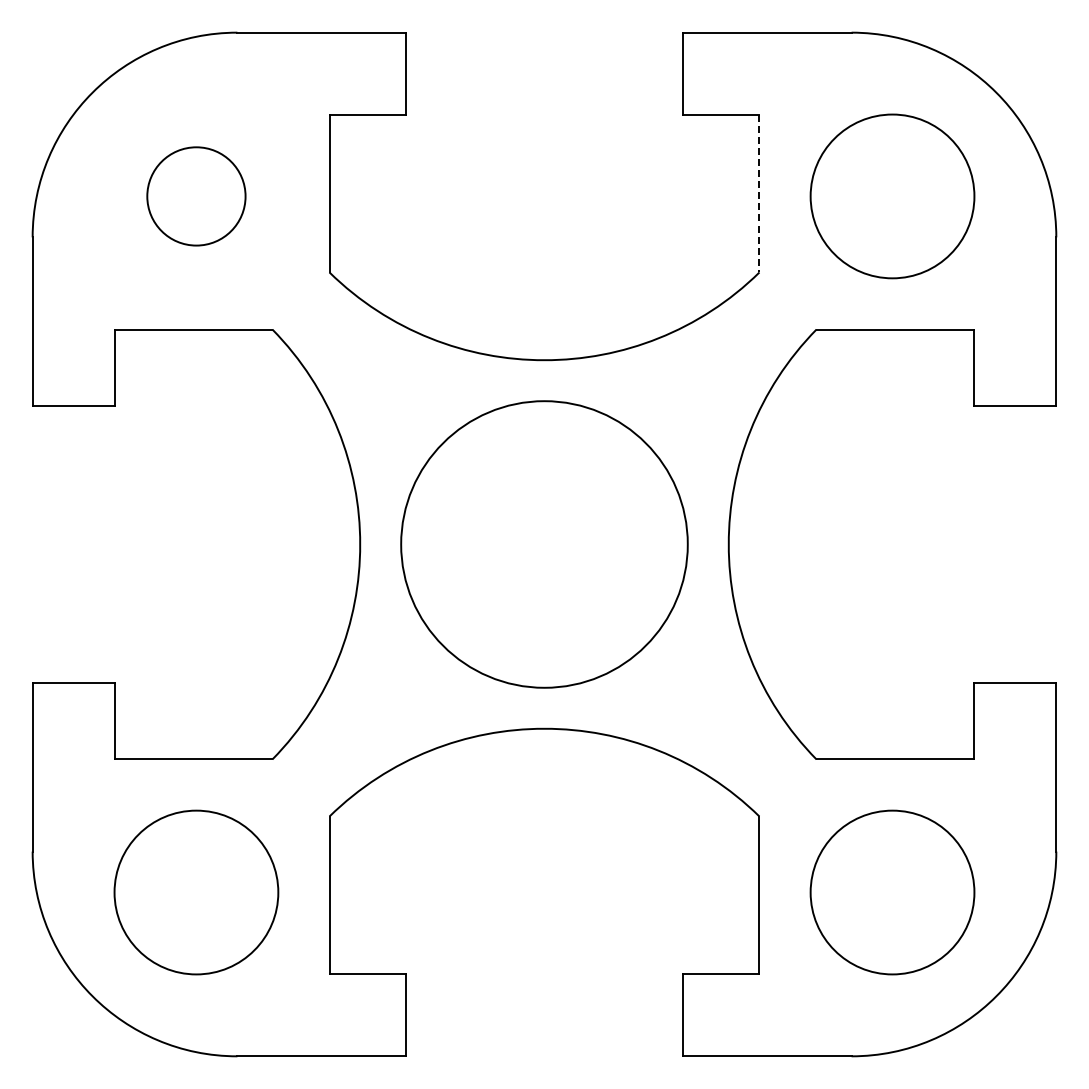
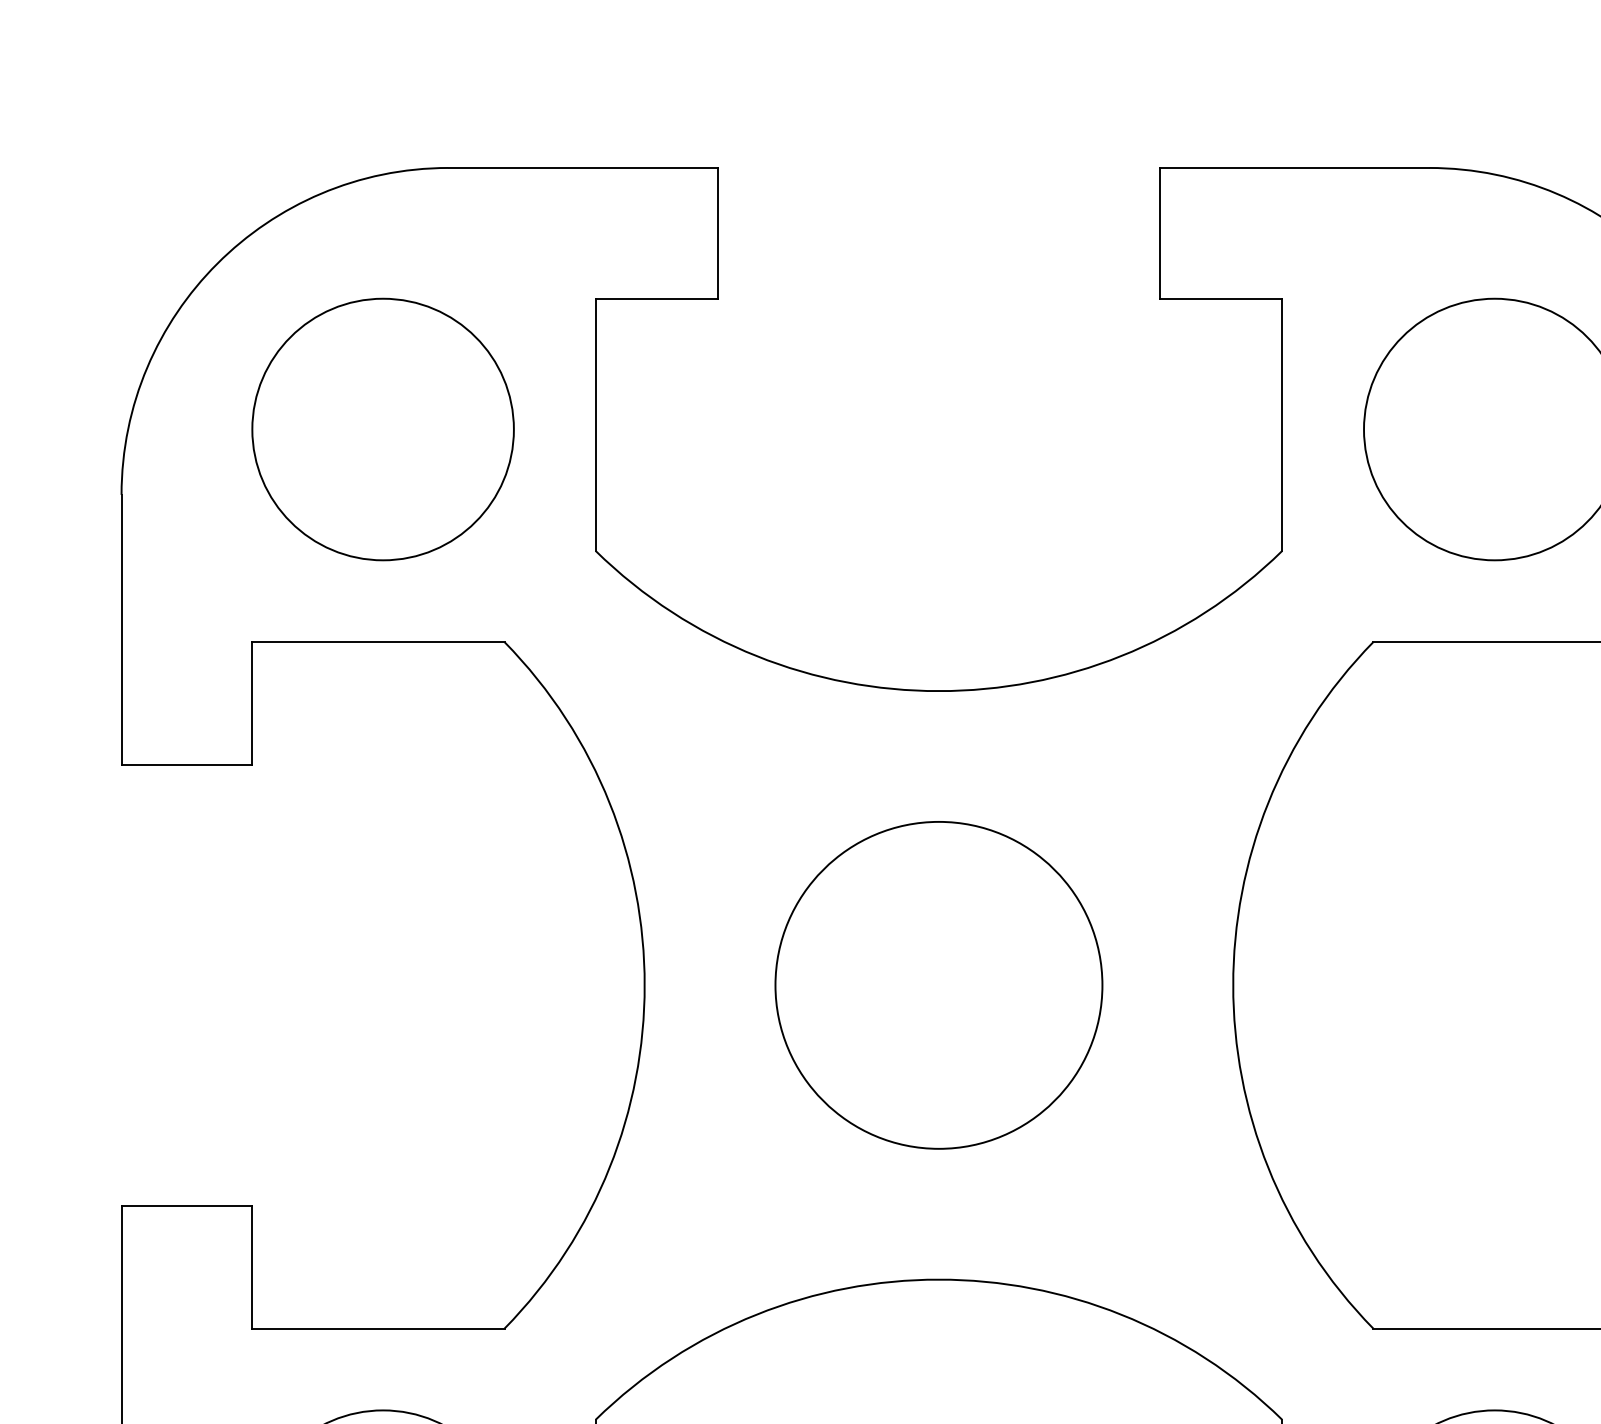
line: (759, 193) -> (1282, 424), dashed -> solid
circle: (196, 196) -> (383, 429), size x1.67
circle: (544, 544) -> (938, 985), size x0.71

